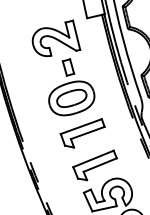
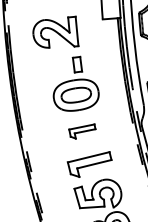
part: (54, 38) -> (55, 31), moved
part: (83, 133) -> (82, 131), size x0.6

